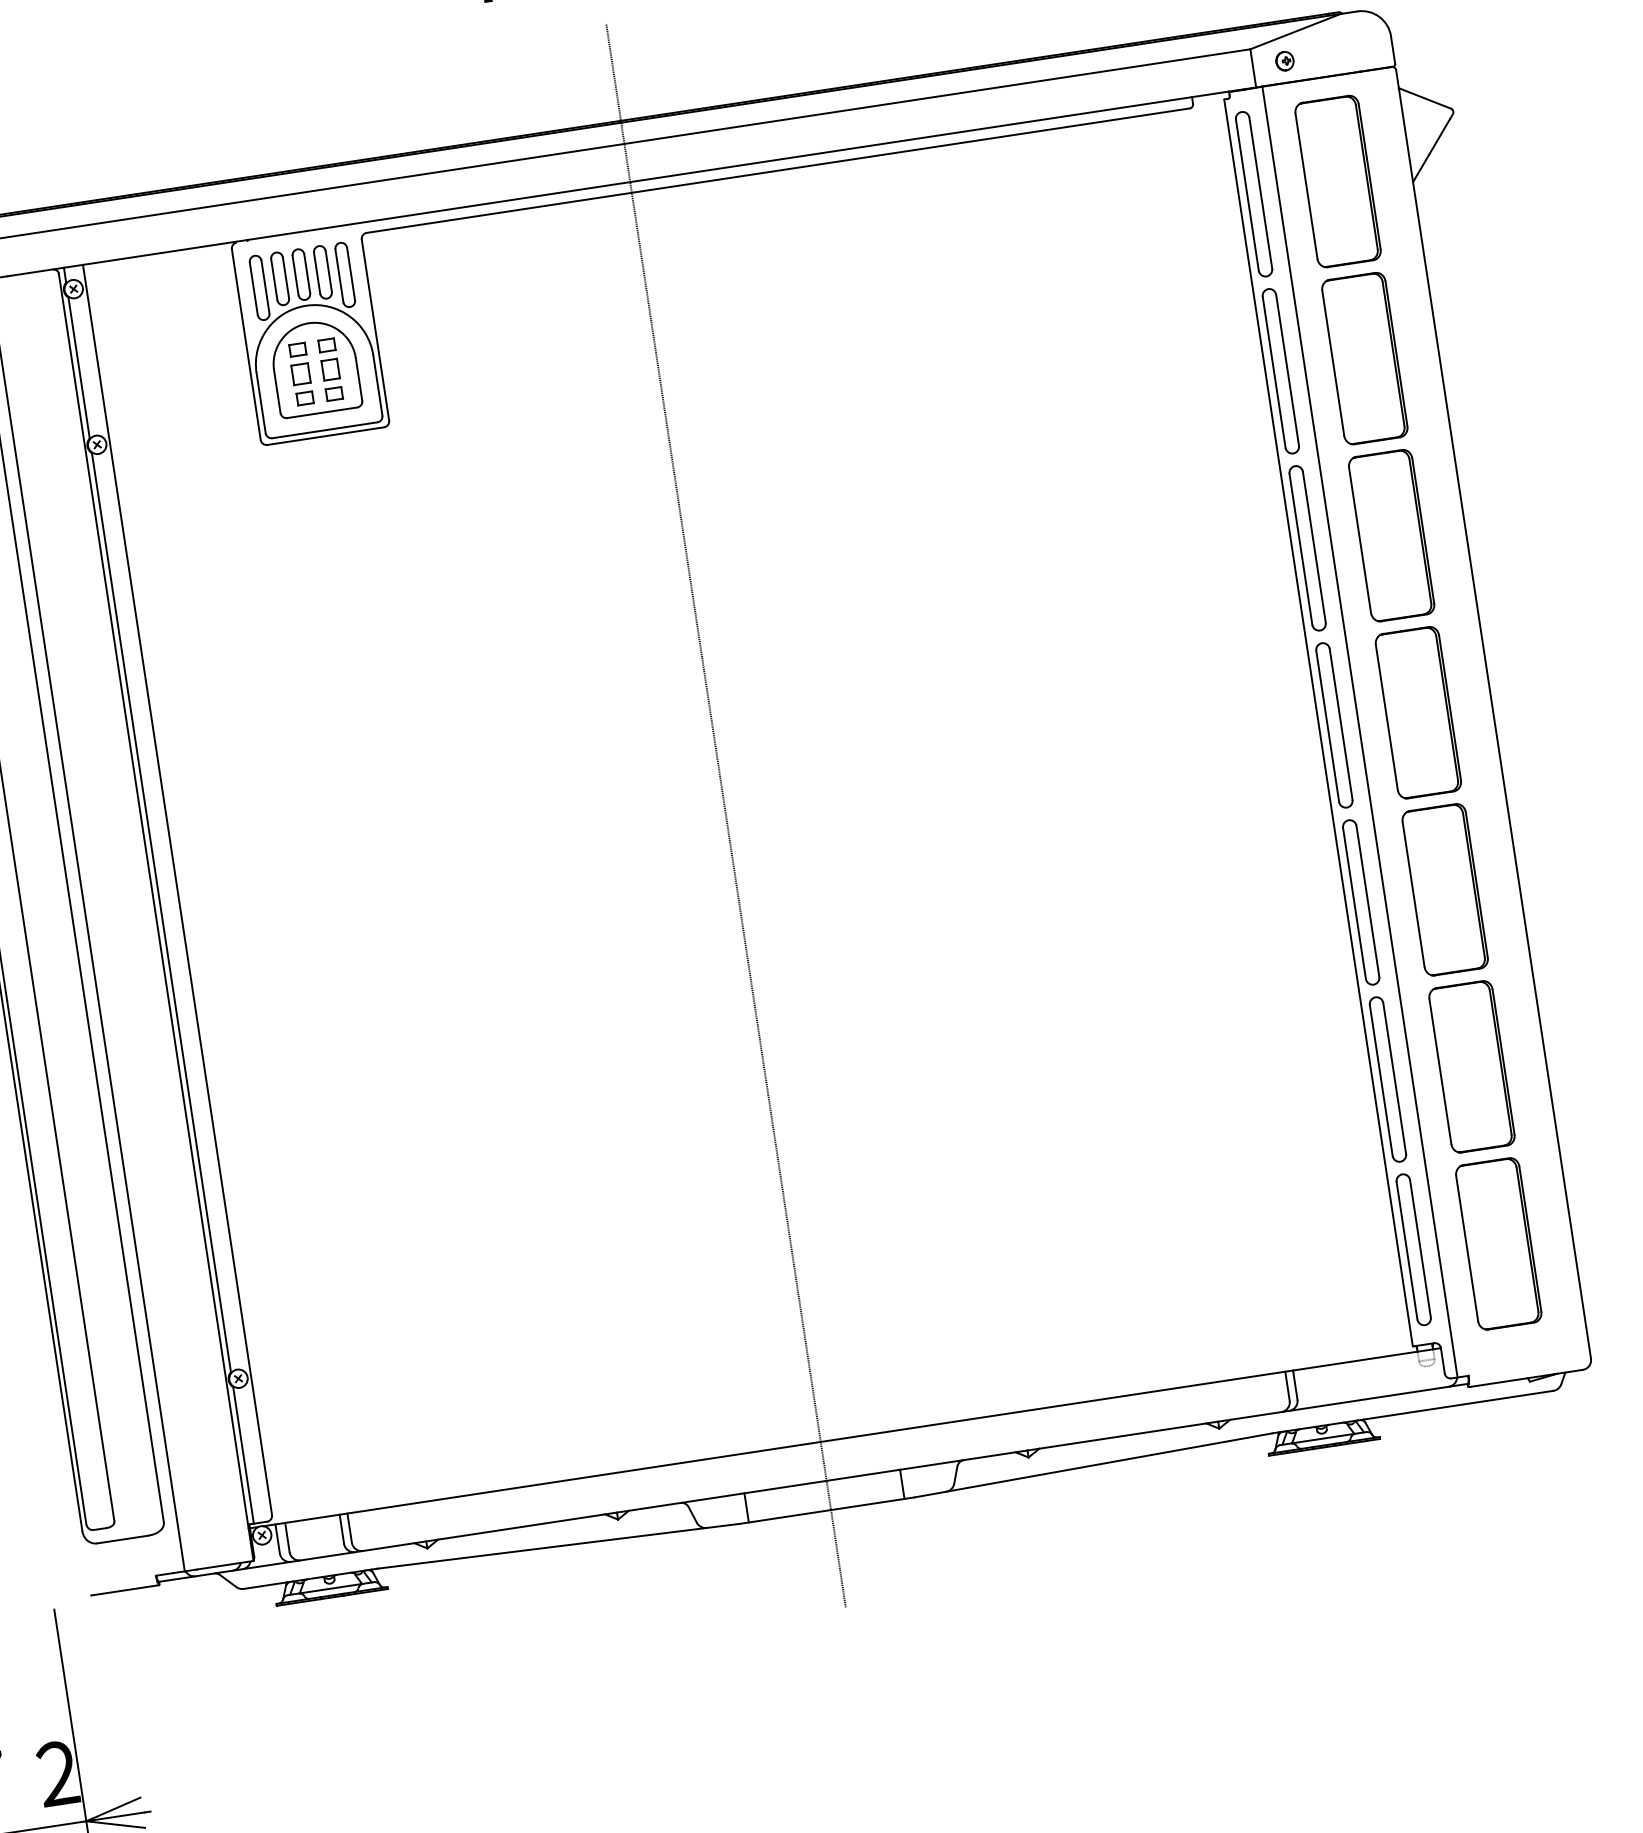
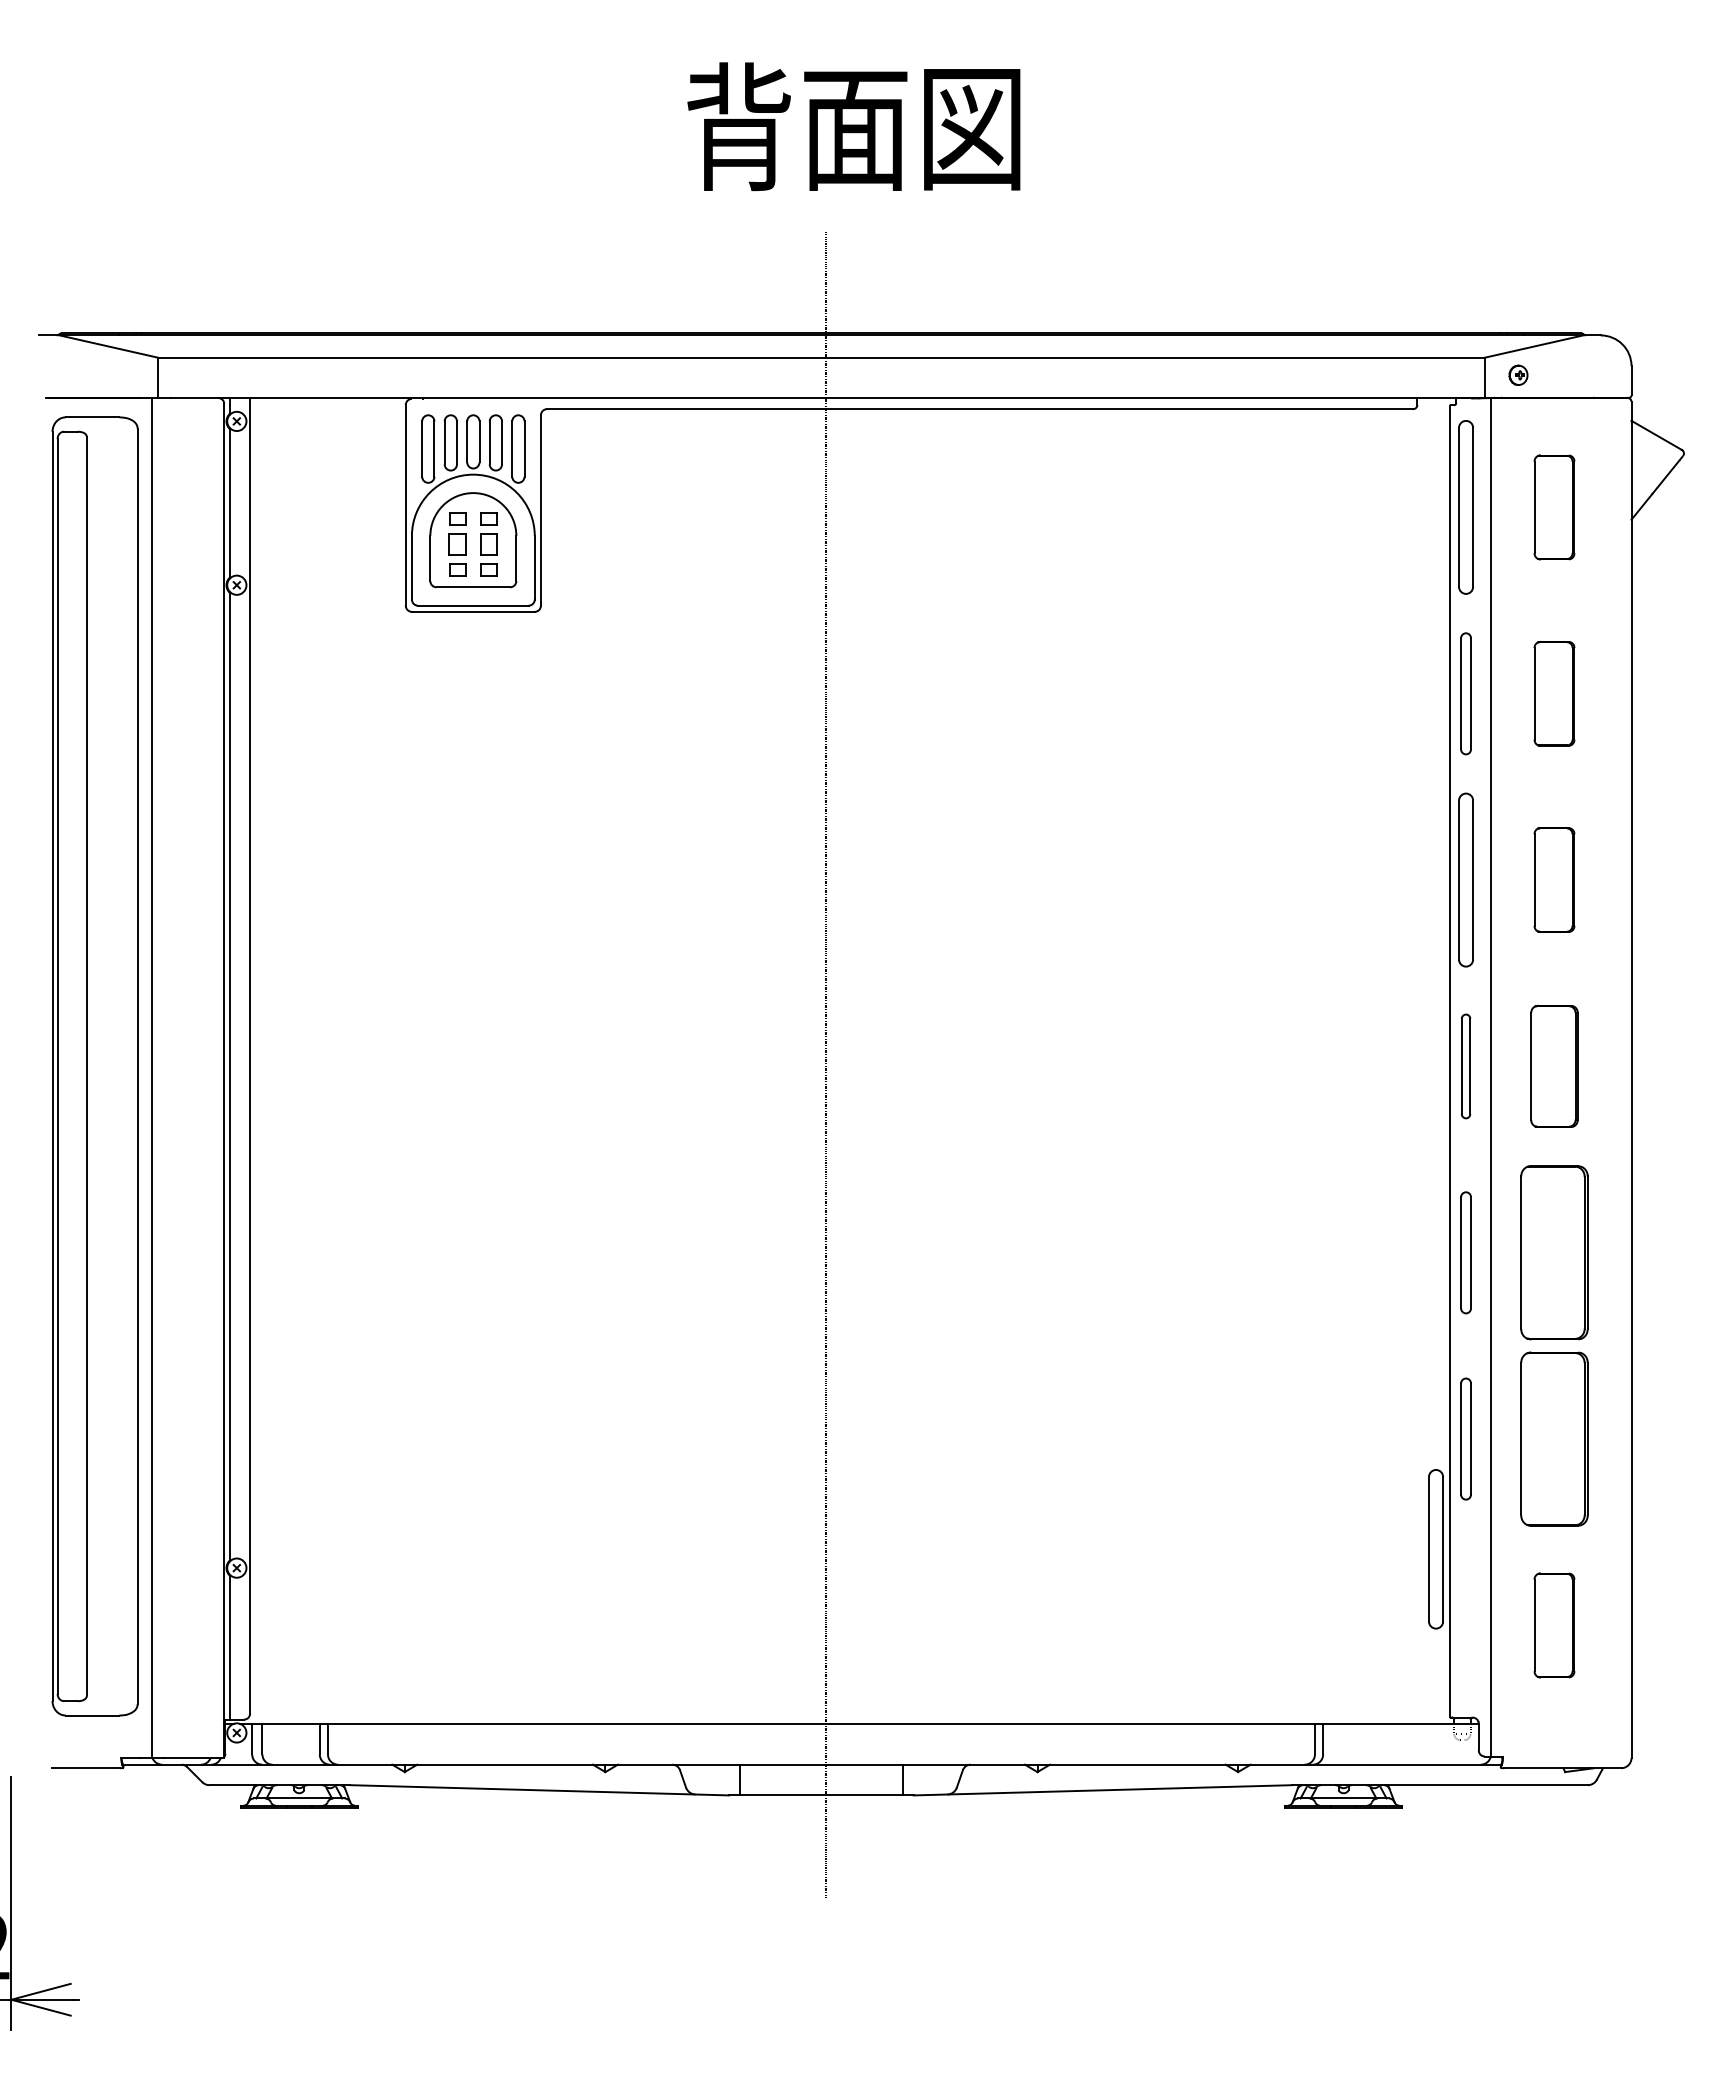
part: (1338, 181) -> (1554, 507), size x0.6
part: (1364, 358) -> (1554, 693), size x0.6
part: (1280, 371) -> (1465, 693), size x0.7
part: (1391, 535) -> (1554, 879), size x0.6
part: (1418, 712) -> (1554, 1066), size x0.7
part: (1333, 725) -> (1465, 1066), size x0.6
part: (1360, 902) -> (1465, 1252), size x0.7
part: (1387, 1079) -> (1465, 1438), size x0.7
part: (1498, 1243) -> (1554, 1625), size x0.6
part: (1413, 1250) -> (1435, 1549), moved

